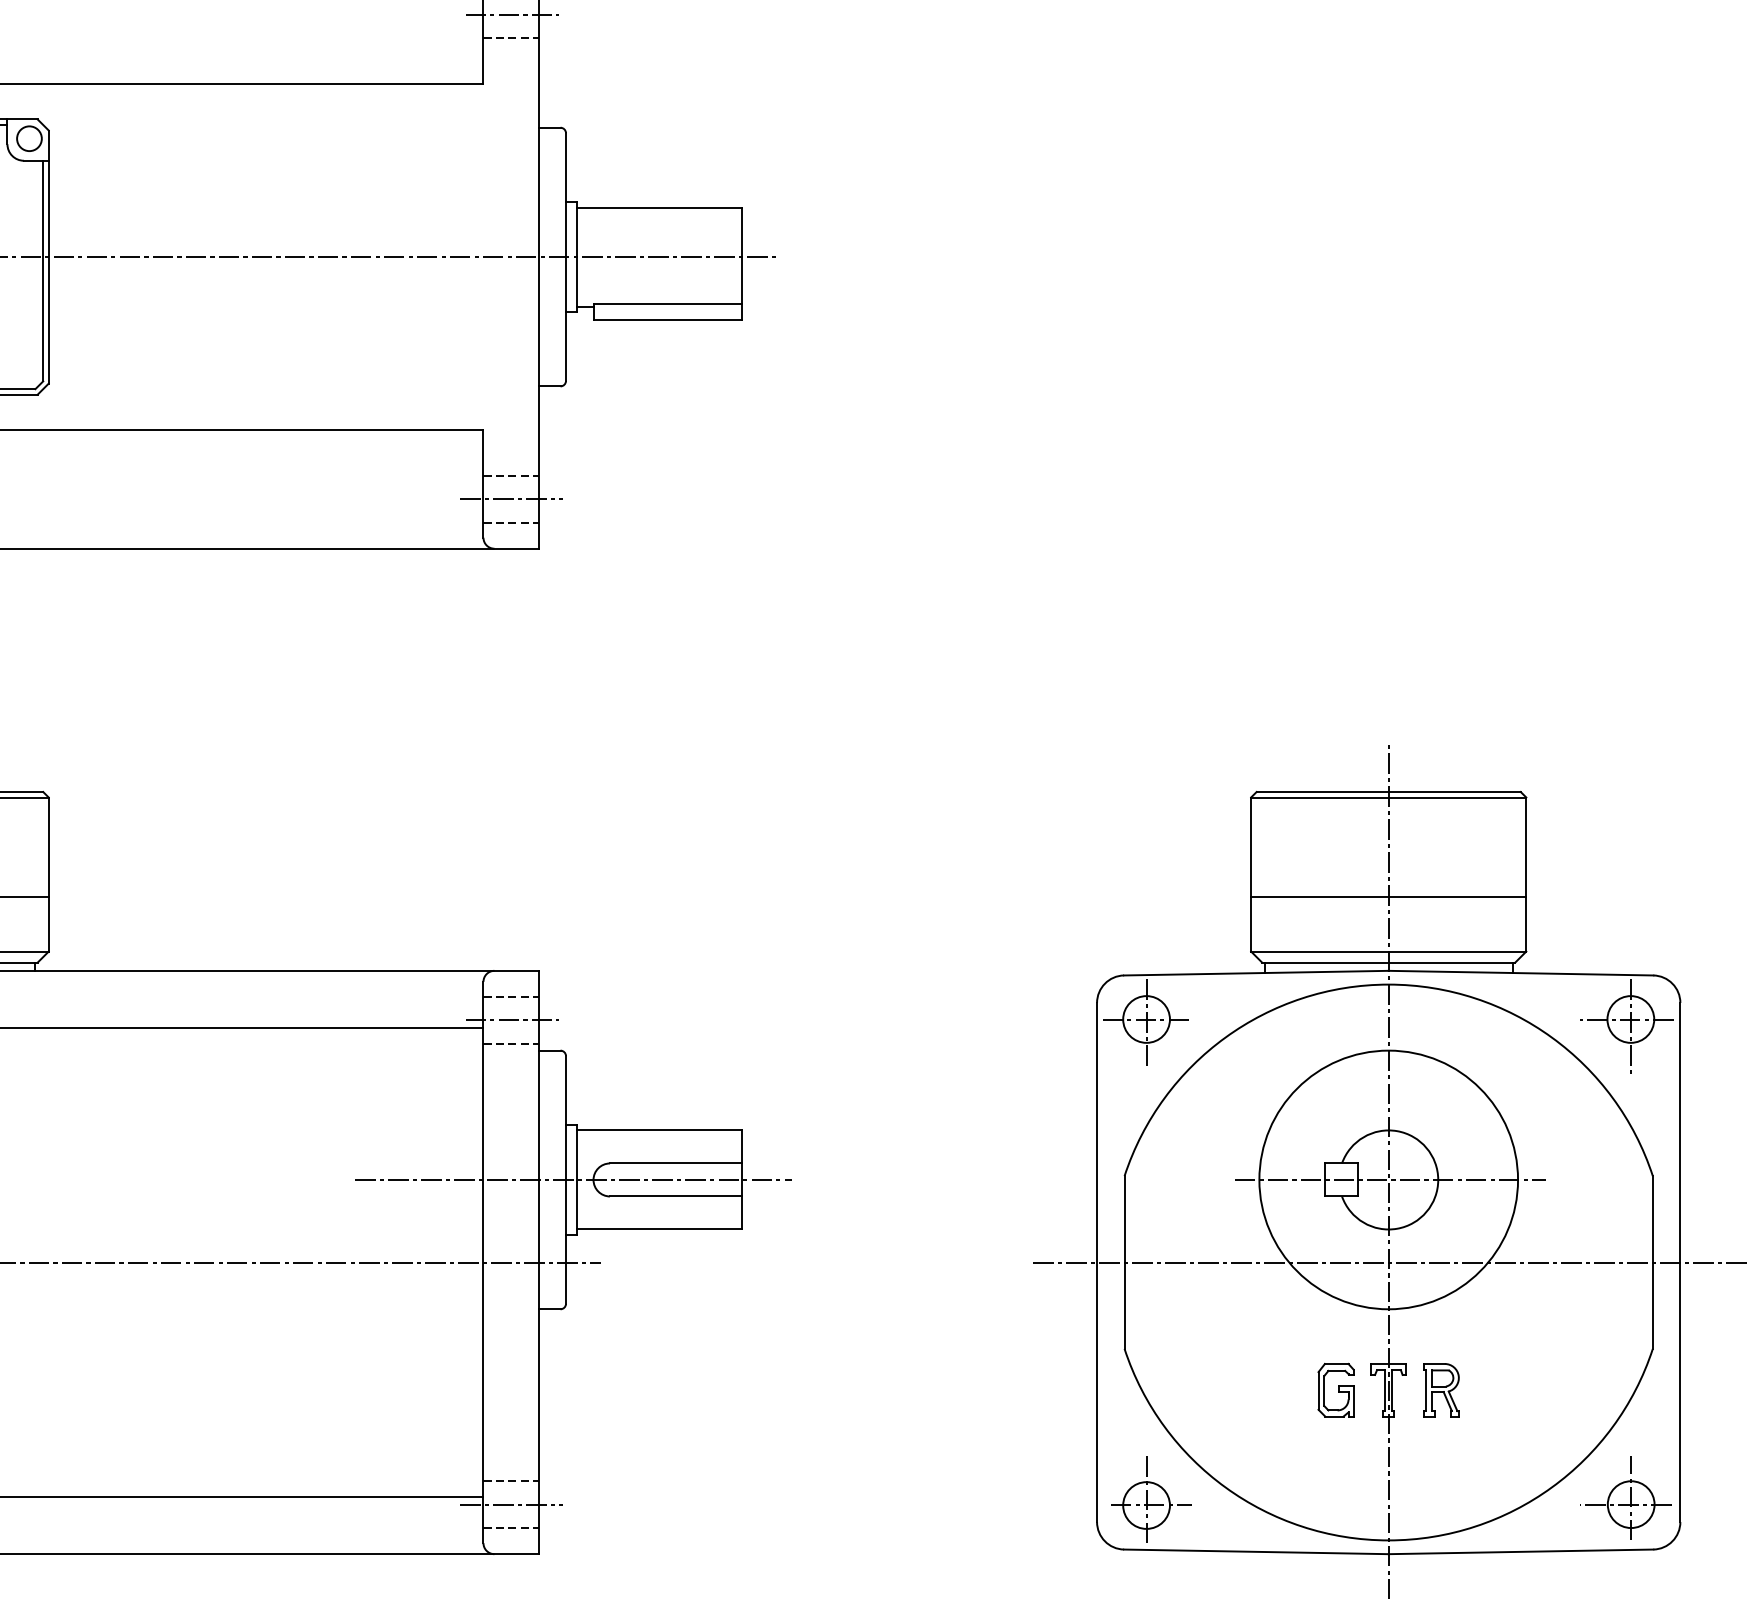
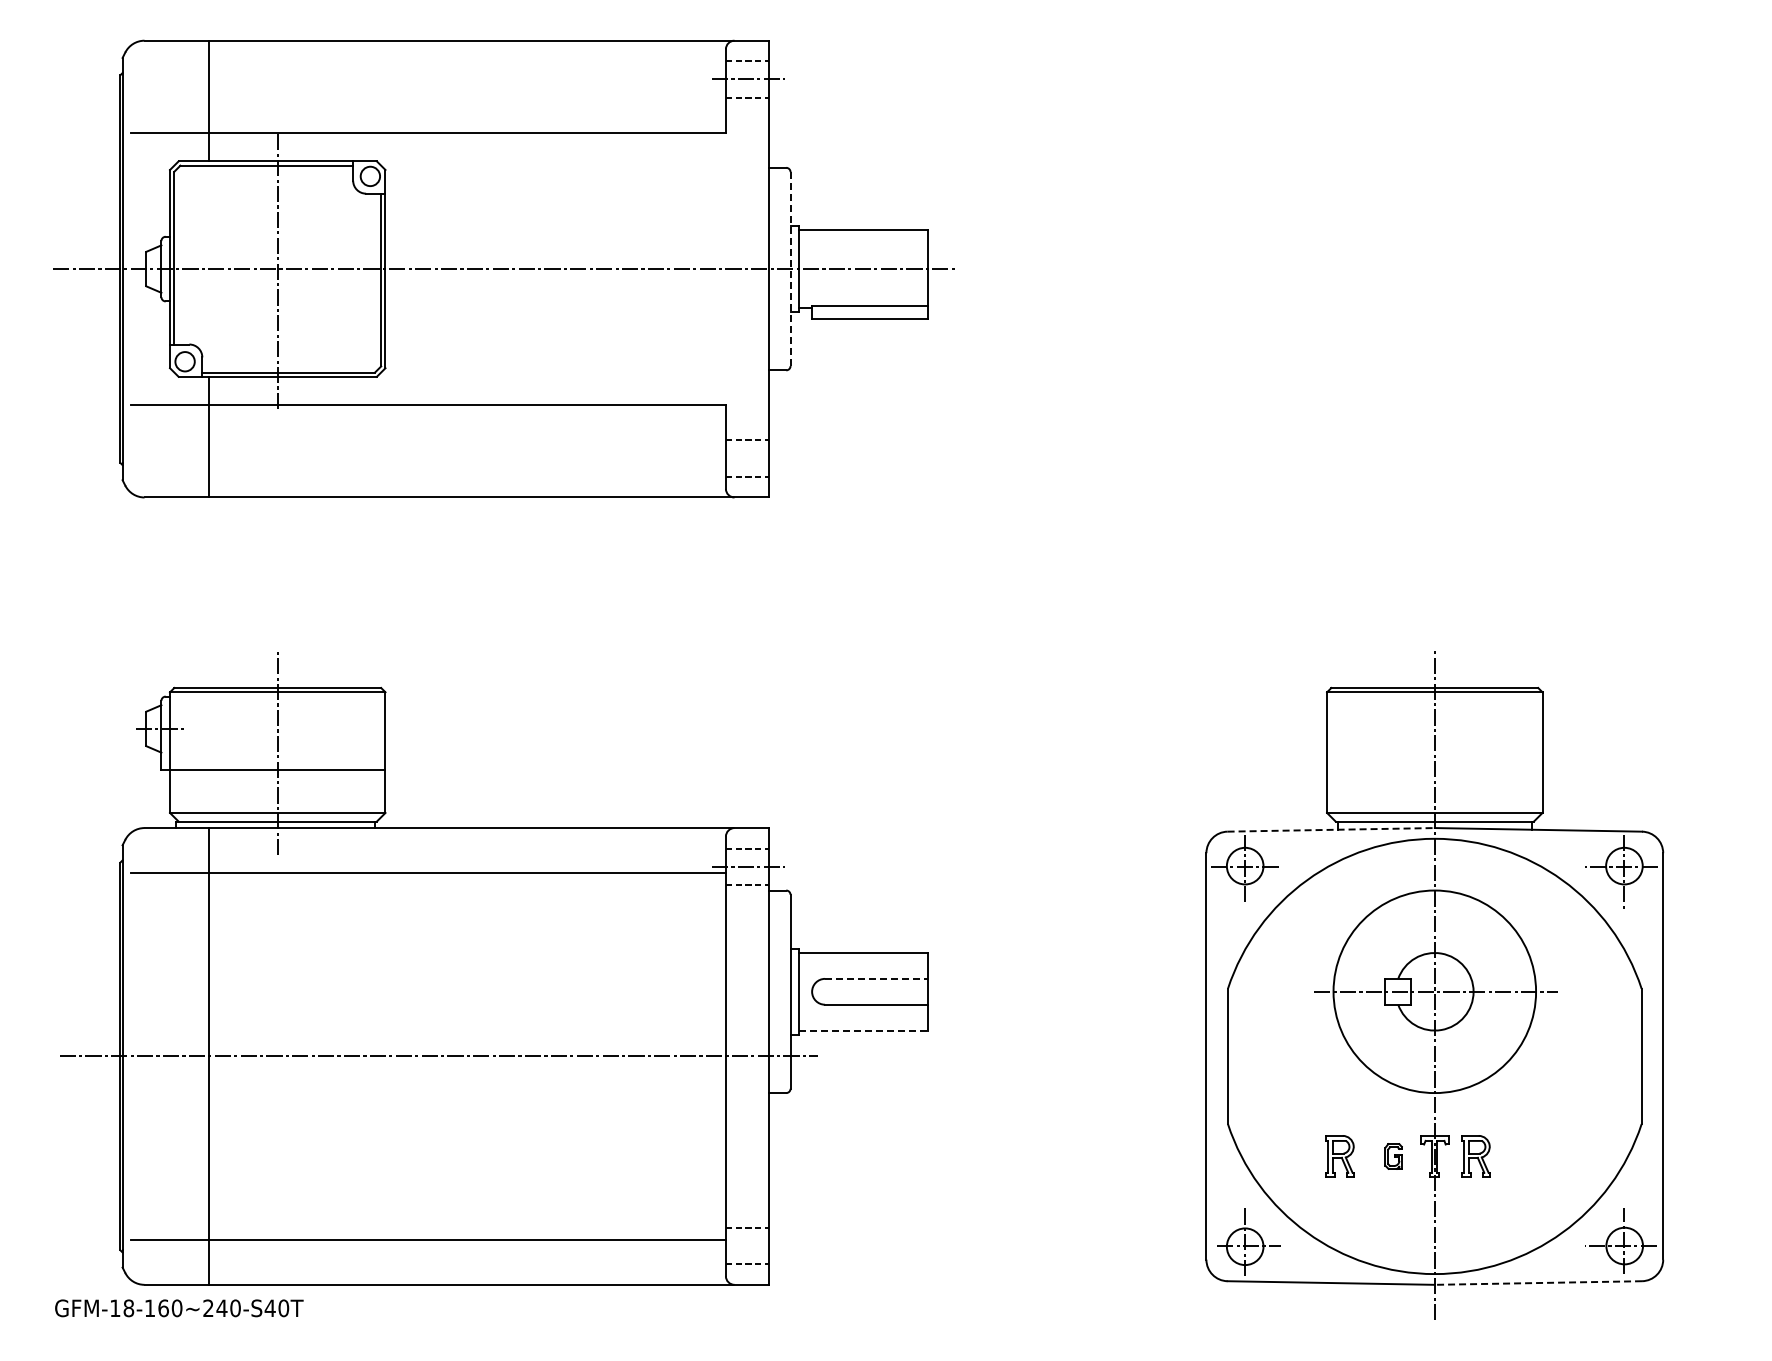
line: (565, 257) -> (790, 269), solid -> dashed
line: (511, 498) -> (747, 458), removed
line: (1388, 896) -> (1434, 769), removed
line: (1256, 972) -> (1331, 829), solid -> dashed
line: (675, 1162) -> (876, 978), solid -> dashed
line: (573, 1179) -> (796, 991), removed
line: (659, 1229) -> (863, 1030), solid -> dashed
line: (1392, 1262) -> (1437, 1056), removed
part: (1267, 1390) -> (1339, 1156), added
part: (1335, 1390) -> (1393, 1156), size x0.6
line: (511, 1505) -> (747, 1246), removed
line: (1521, 1552) -> (1538, 1283), solid -> dashed

